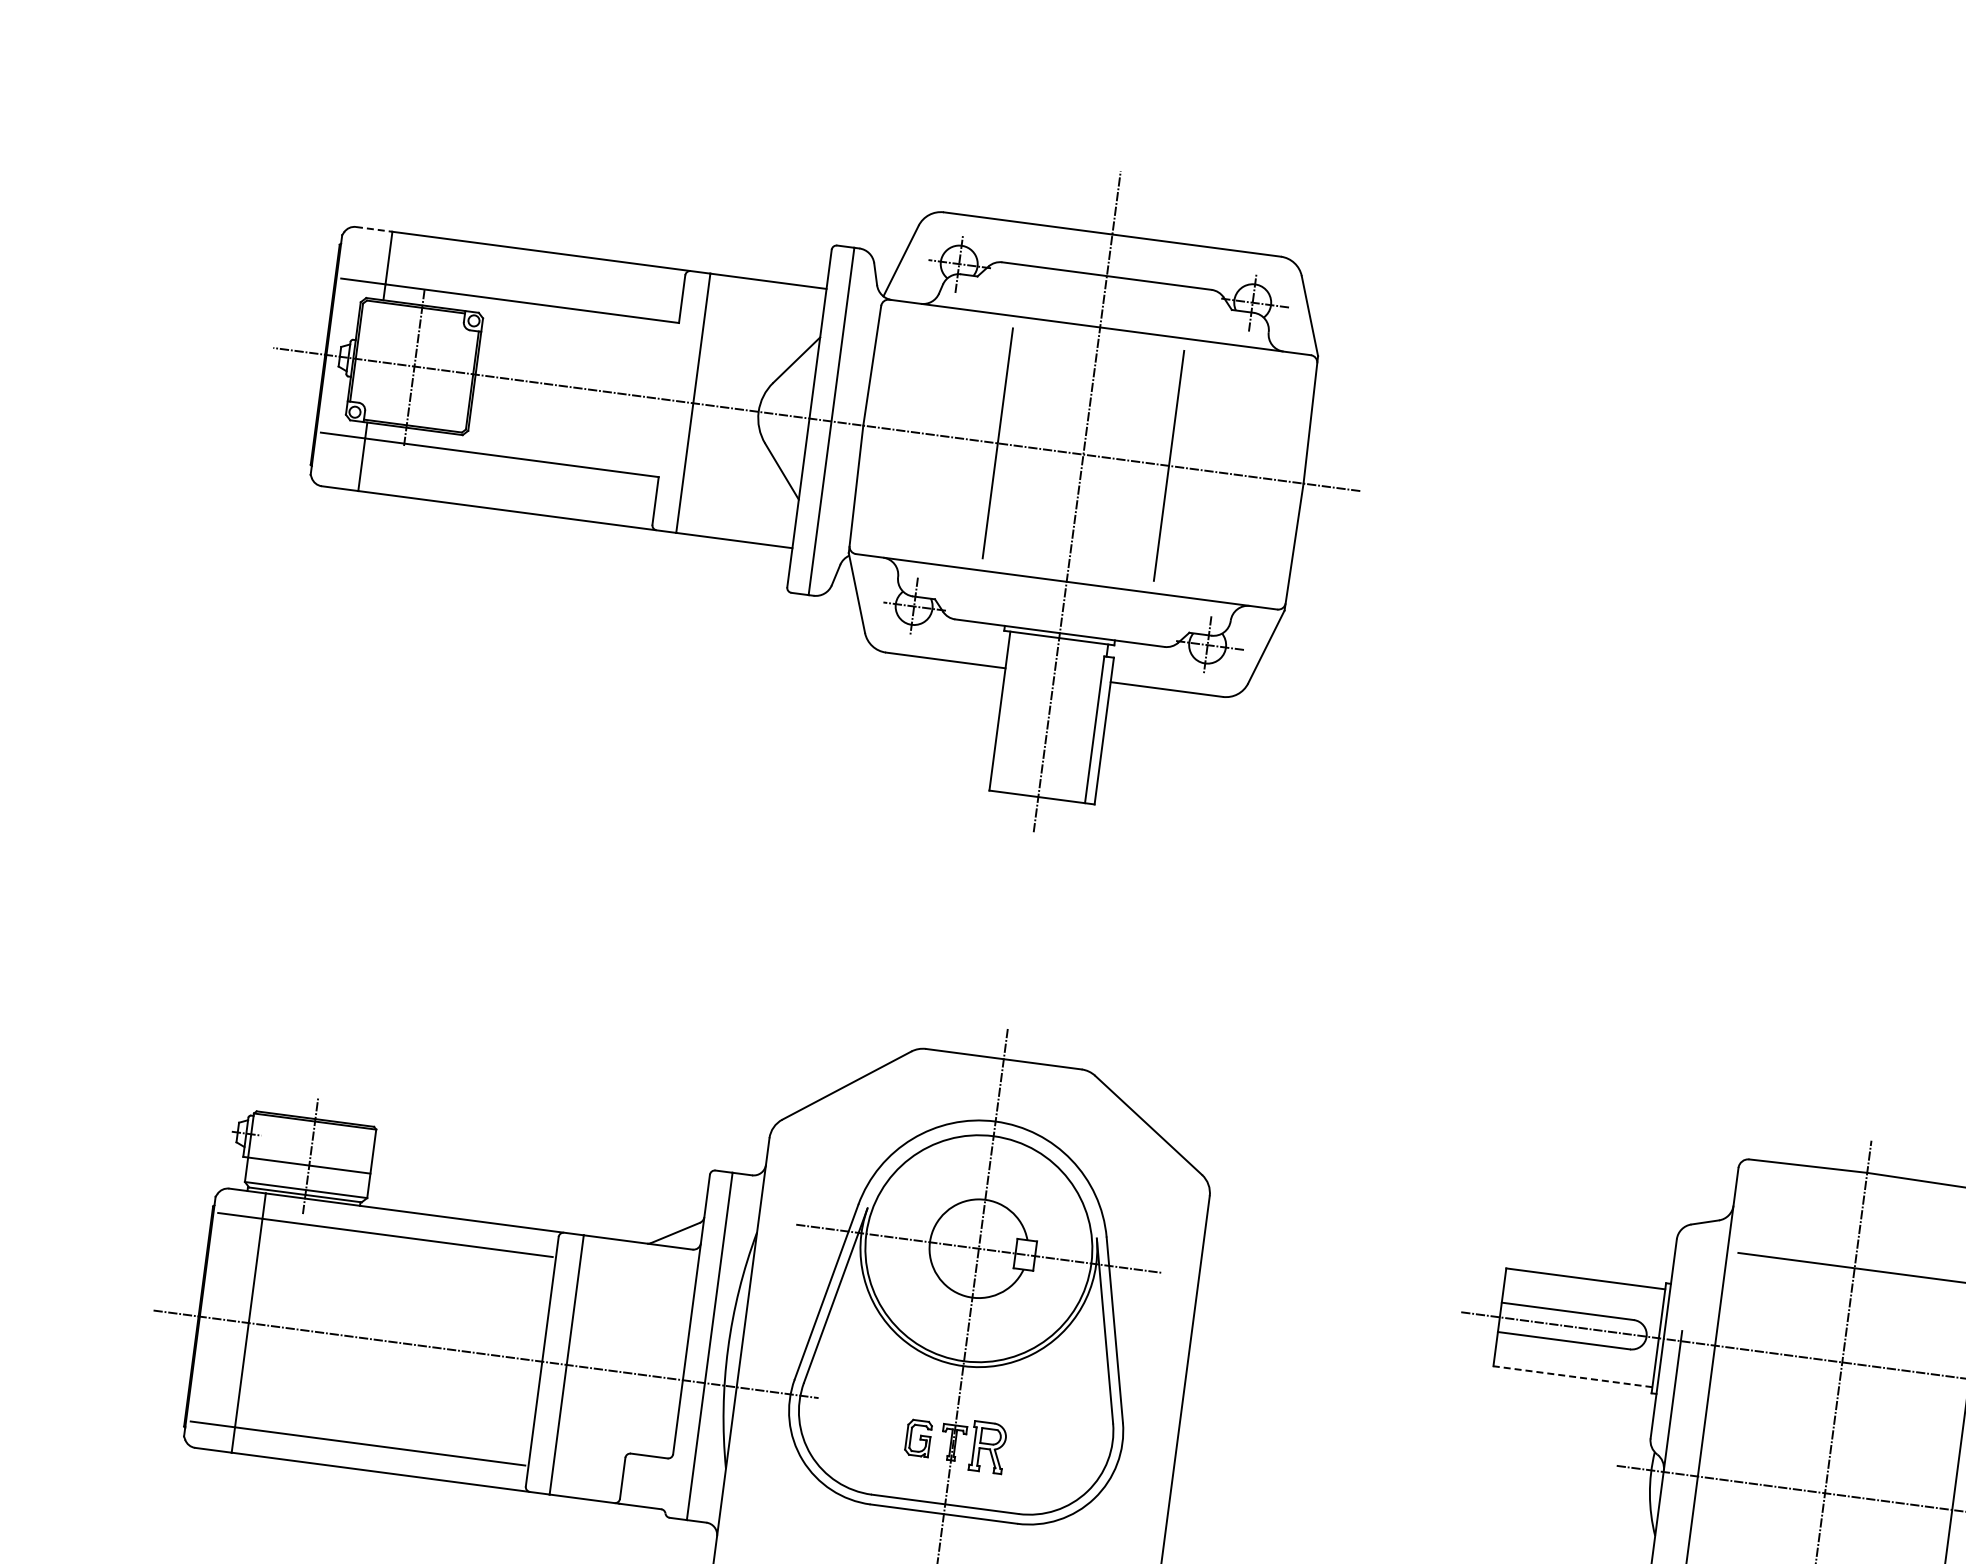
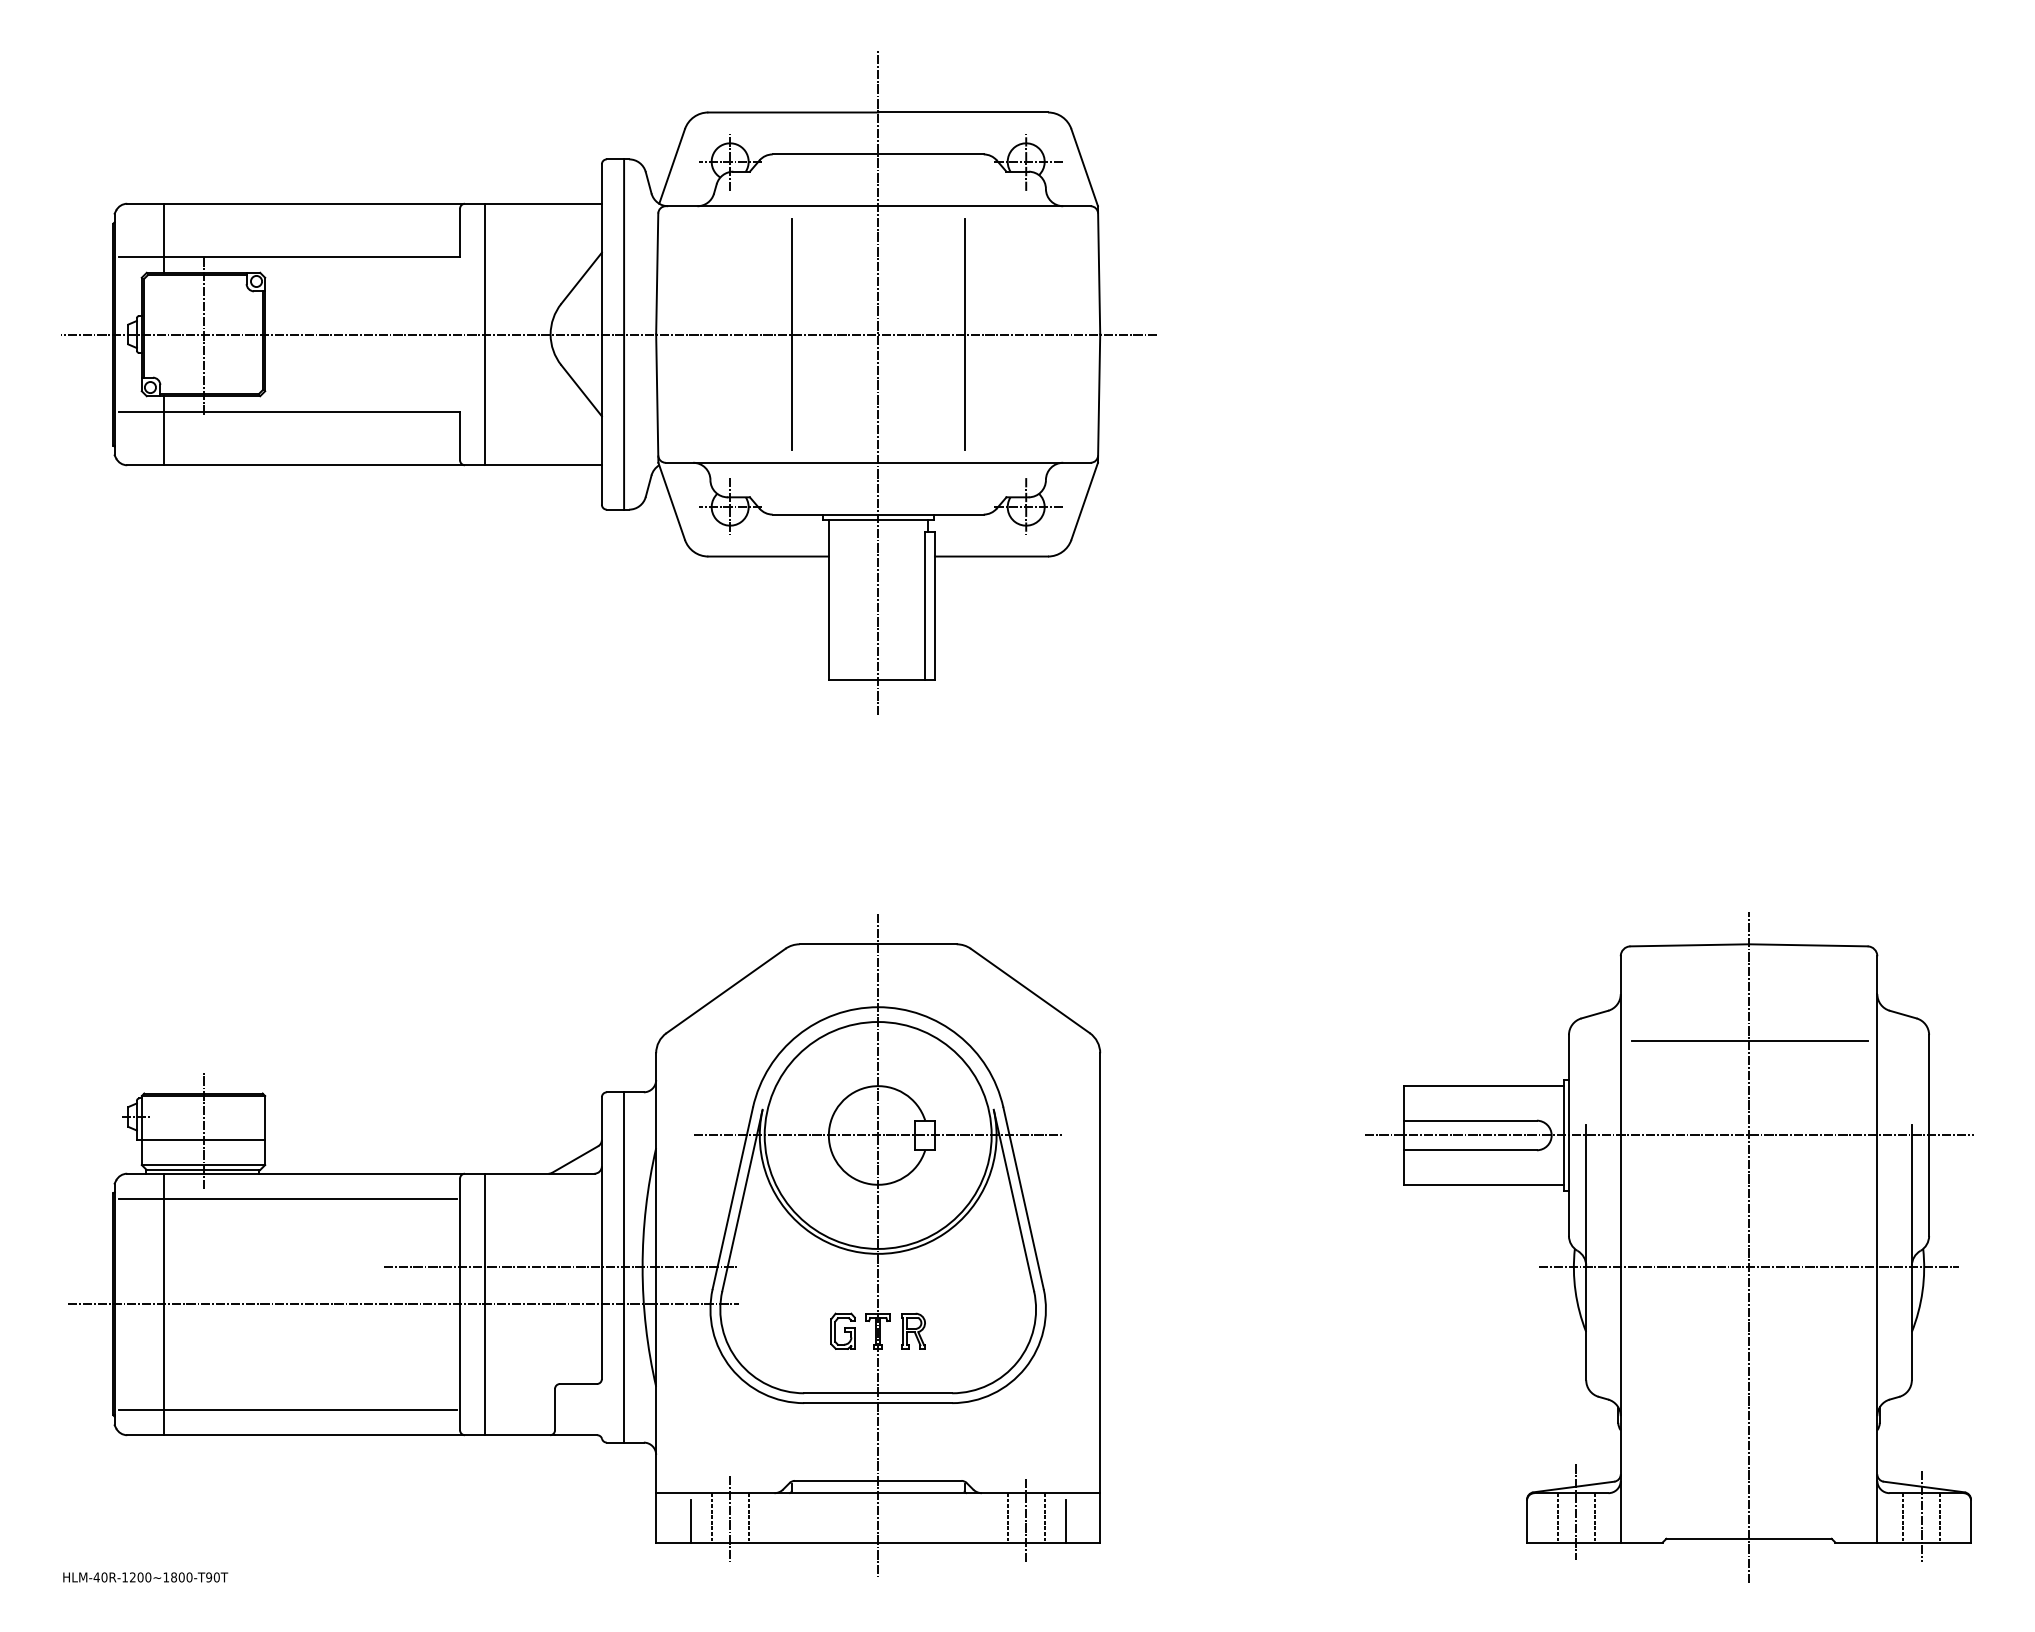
line: (375, 229) -> (146, 203), dashed -> solid
line: (646, 1338) -> (560, 1267), added
line: (1572, 1376) -> (1483, 1184), dashed -> solid
part: (988, 1446) -> (913, 1330), size x0.71

